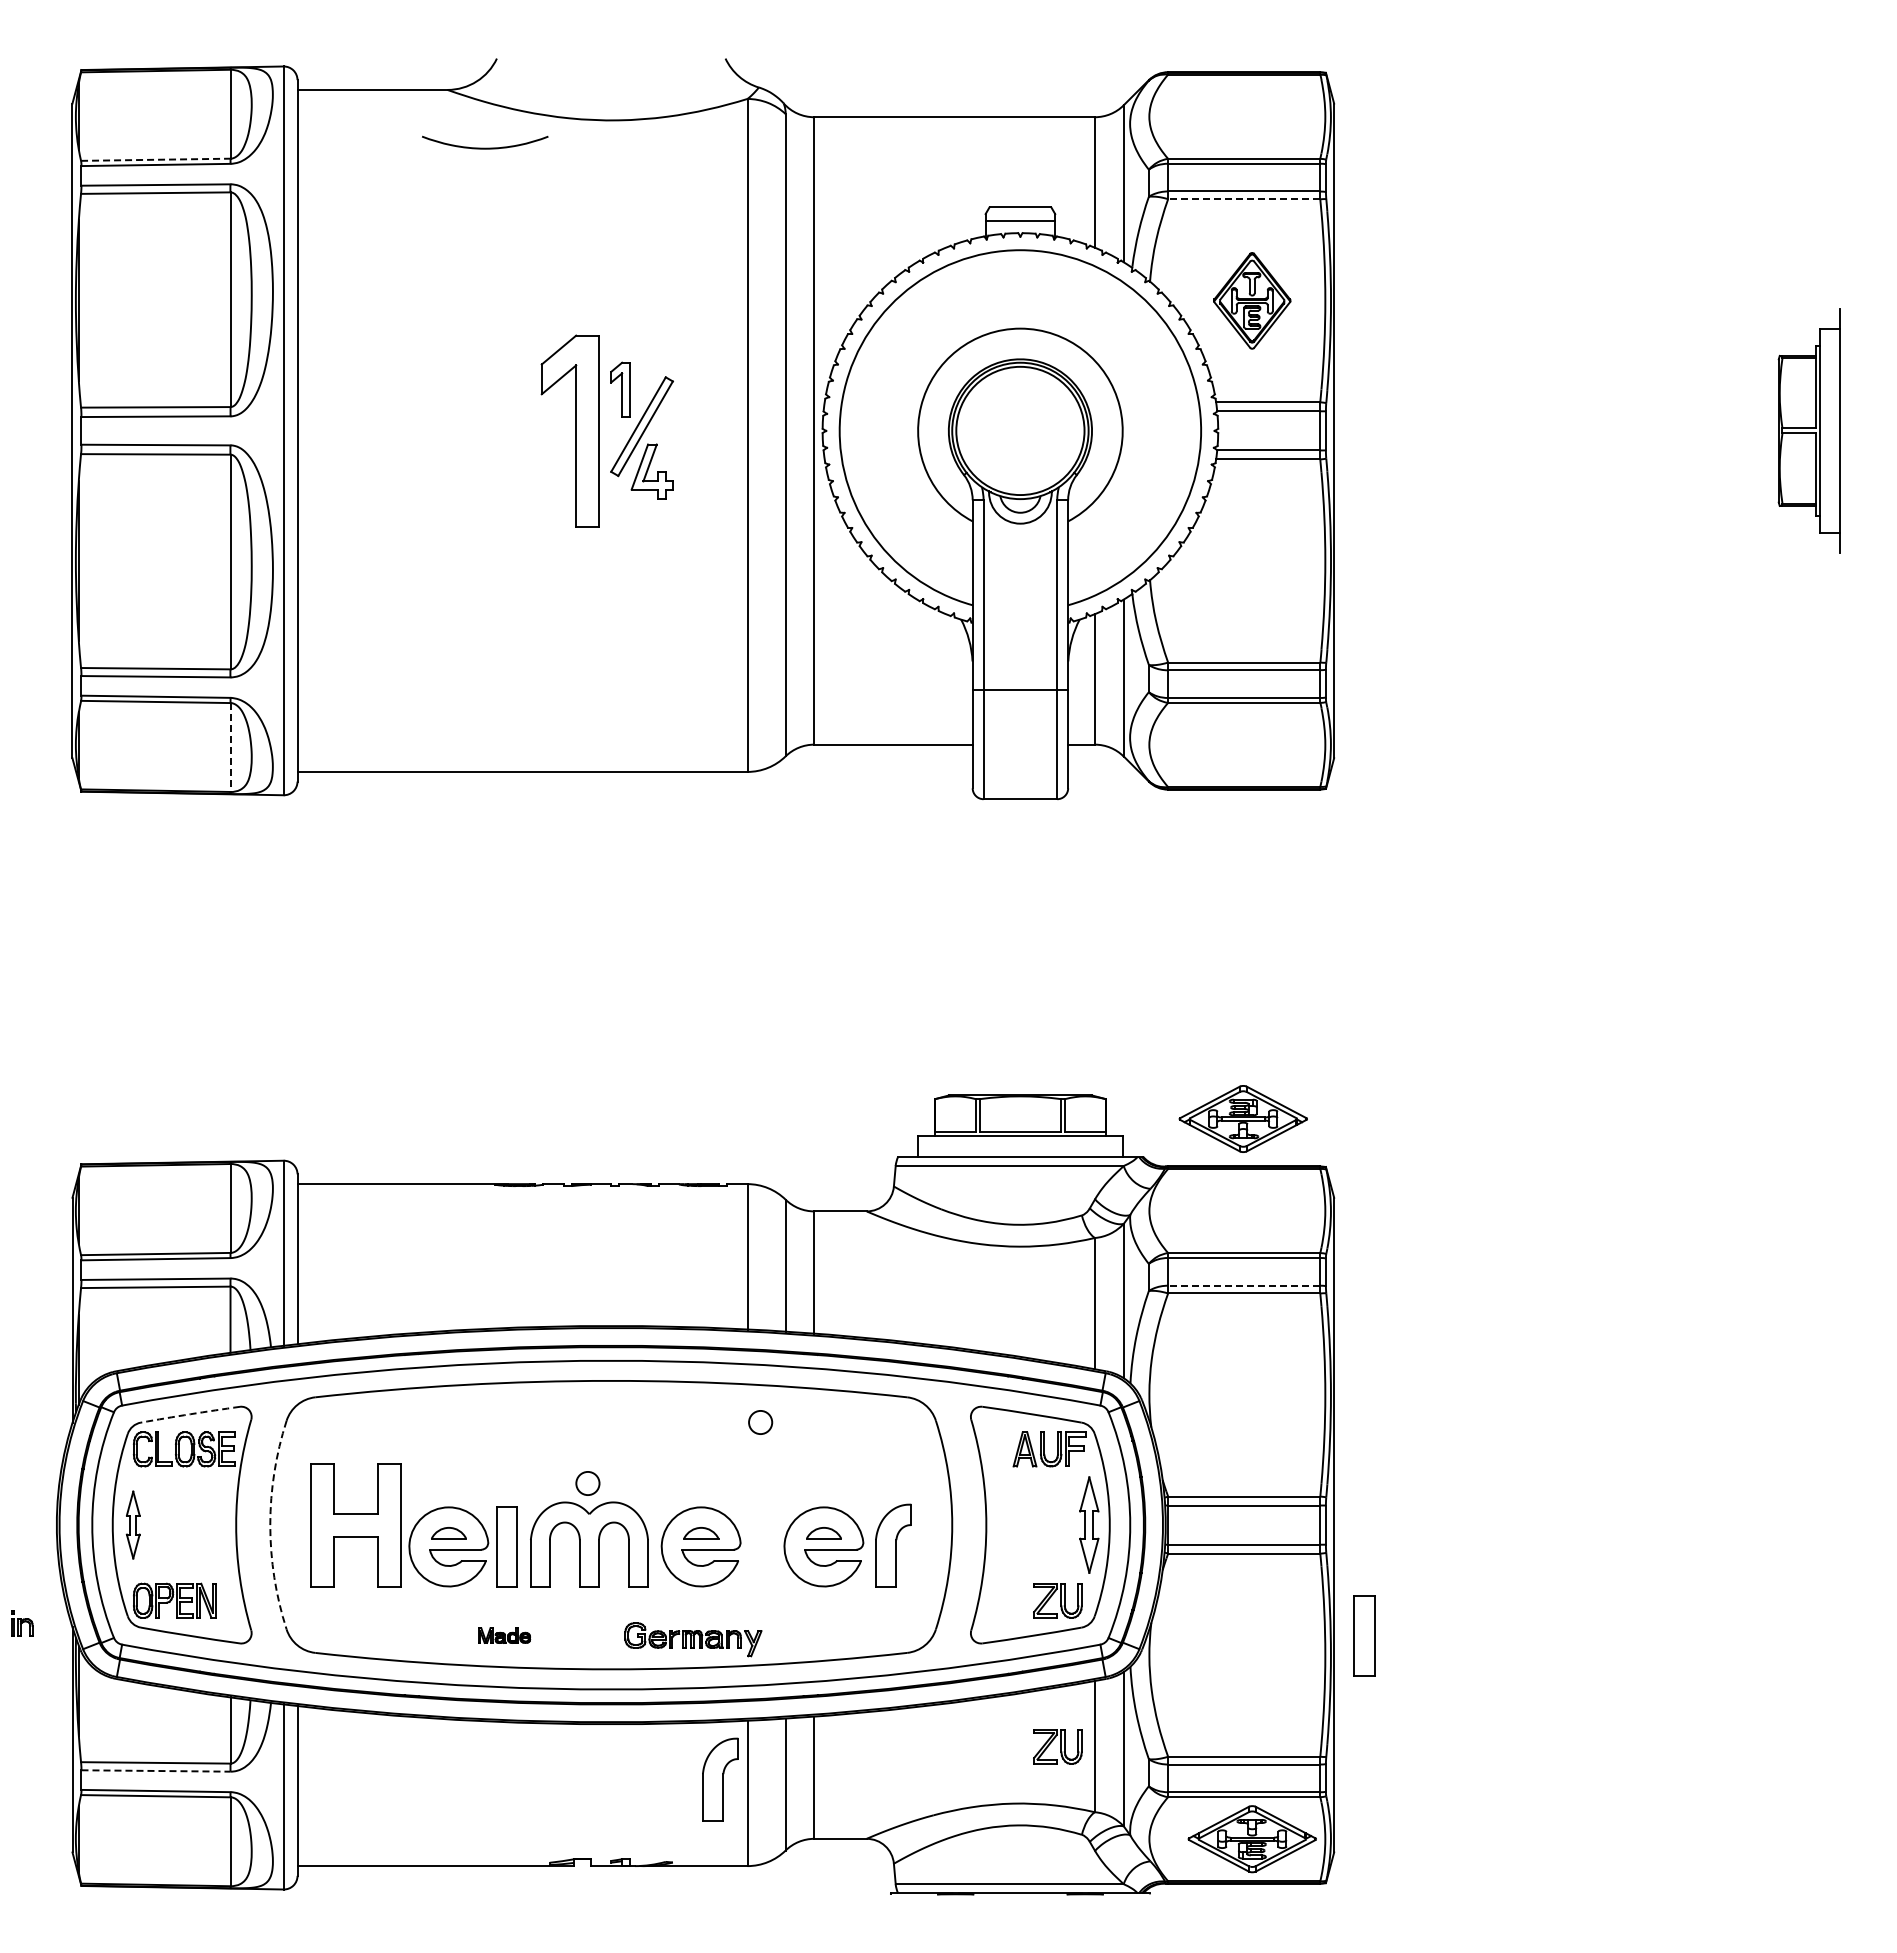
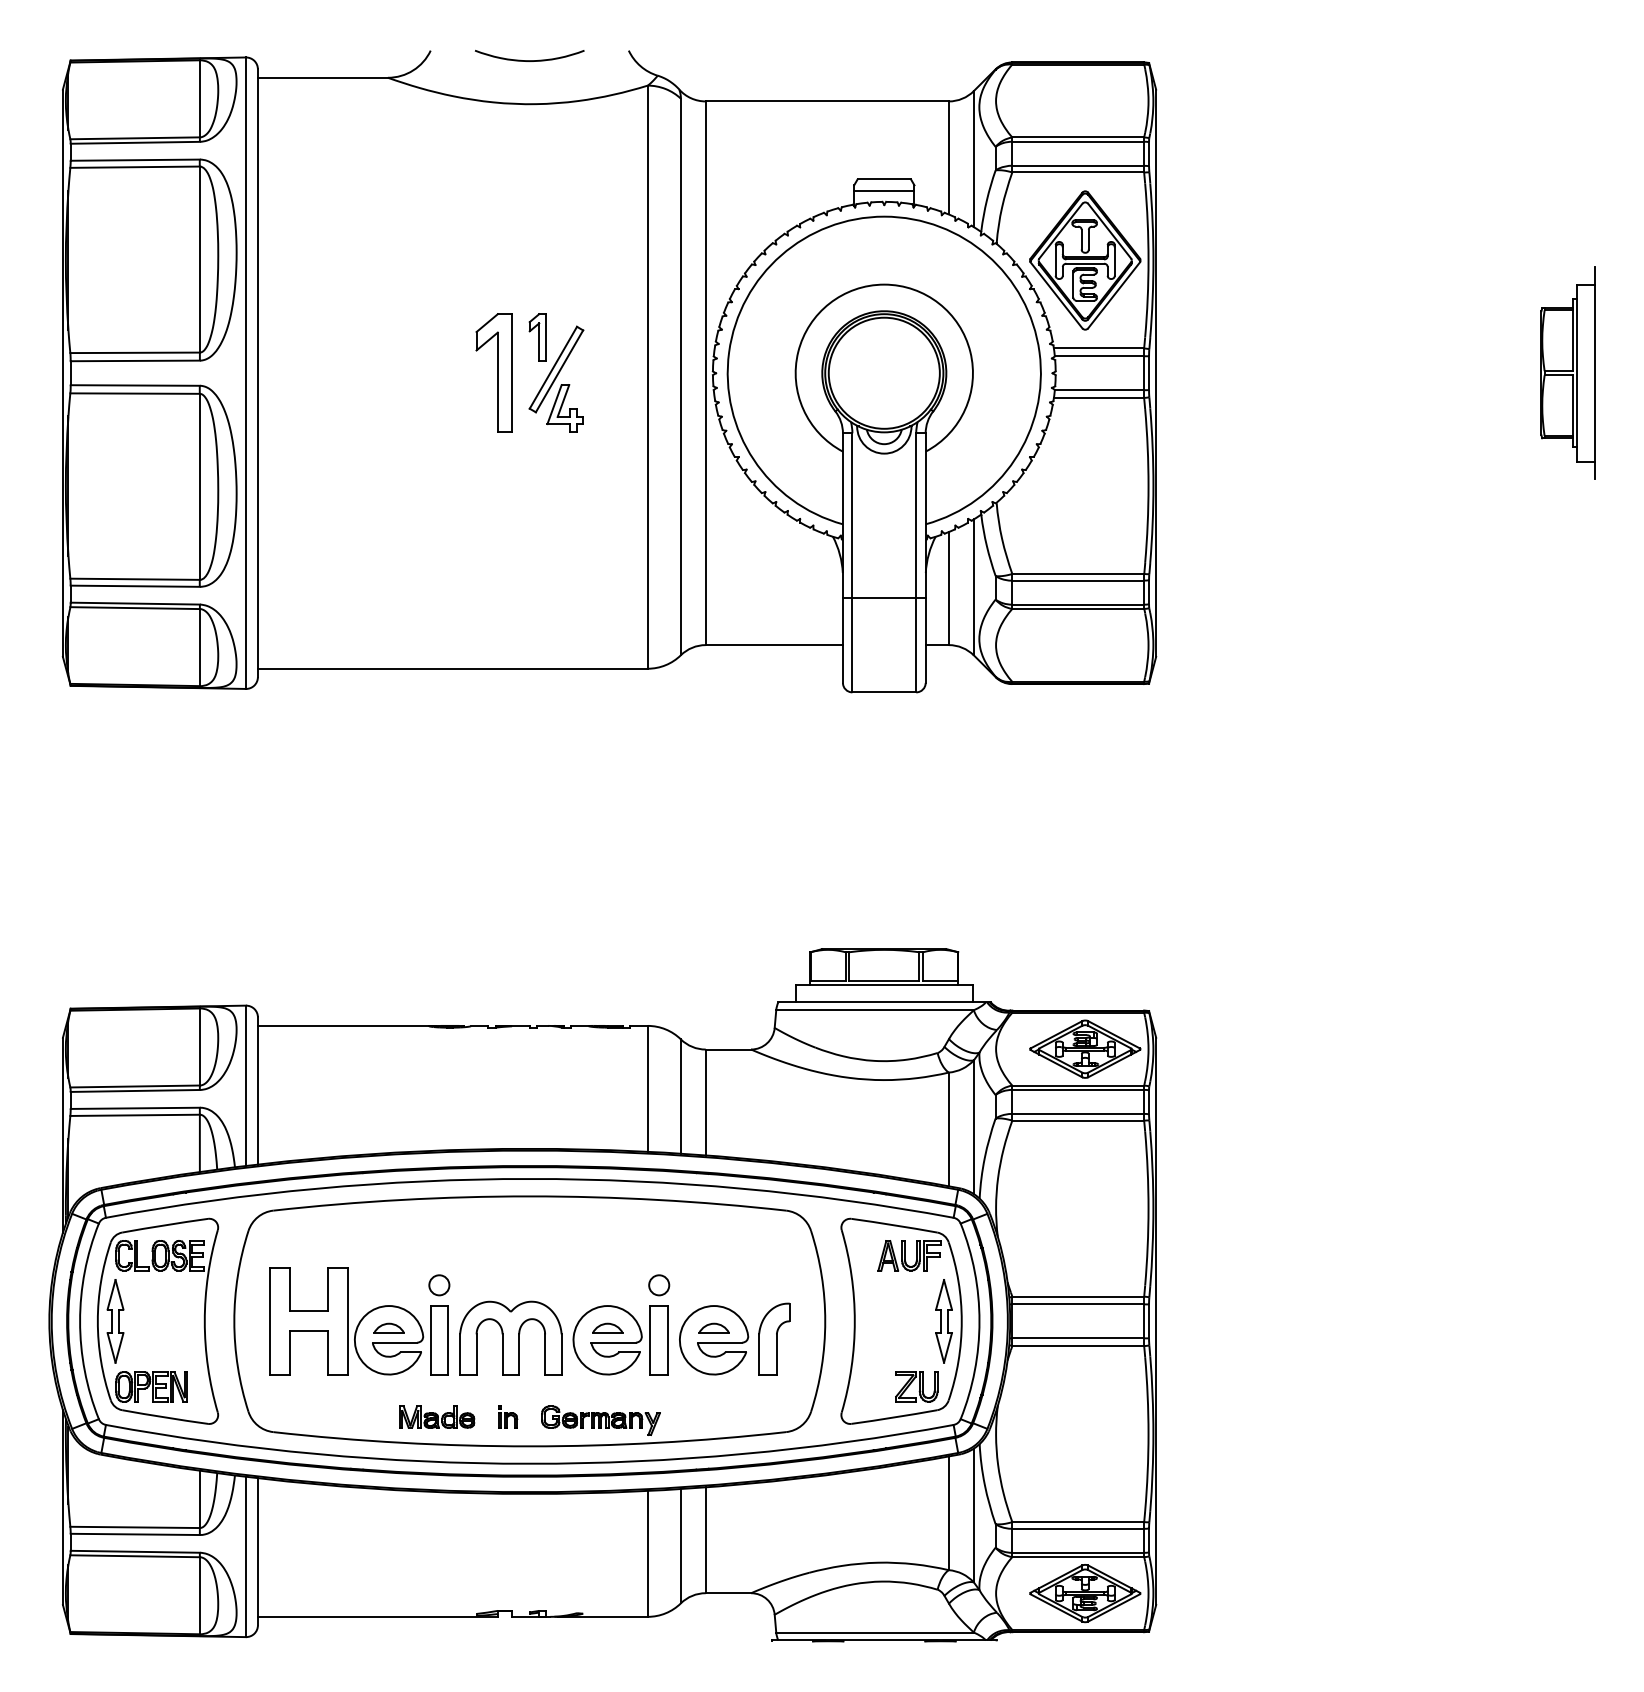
curve: (485, 147) -> (529, 60), moved
line: (155, 159) -> (134, 138), dashed -> solid
line: (1243, 199) -> (1077, 172), dashed -> solid
part: (1251, 300) -> (1084, 260), size x1.67
part: (569, 430) -> (493, 372), size x0.71
line: (230, 748) -> (199, 648), dashed -> solid
part: (1242, 1118) -> (1084, 1048), moved
line: (1243, 1285) -> (1077, 1113), dashed -> solid
arc: (190, 1414) -> (165, 1225), dashed -> solid
circle: (760, 1422) -> (659, 1285), moved
circle: (587, 1483) -> (439, 1285), moved
part: (133, 1524) -> (115, 1320), size x1.43
arc: (270, 1525) -> (234, 1321), dashed -> solid
part: (22, 1623) -> (508, 1417), moved
part: (504, 1635) -> (437, 1417), size x1.67
part: (1364, 1635) -> (659, 1339), moved
part: (1057, 1746) -> (916, 1513), removed
line: (156, 1770) -> (135, 1534), dashed -> solid
part: (720, 1779) -> (624, 1541), removed

